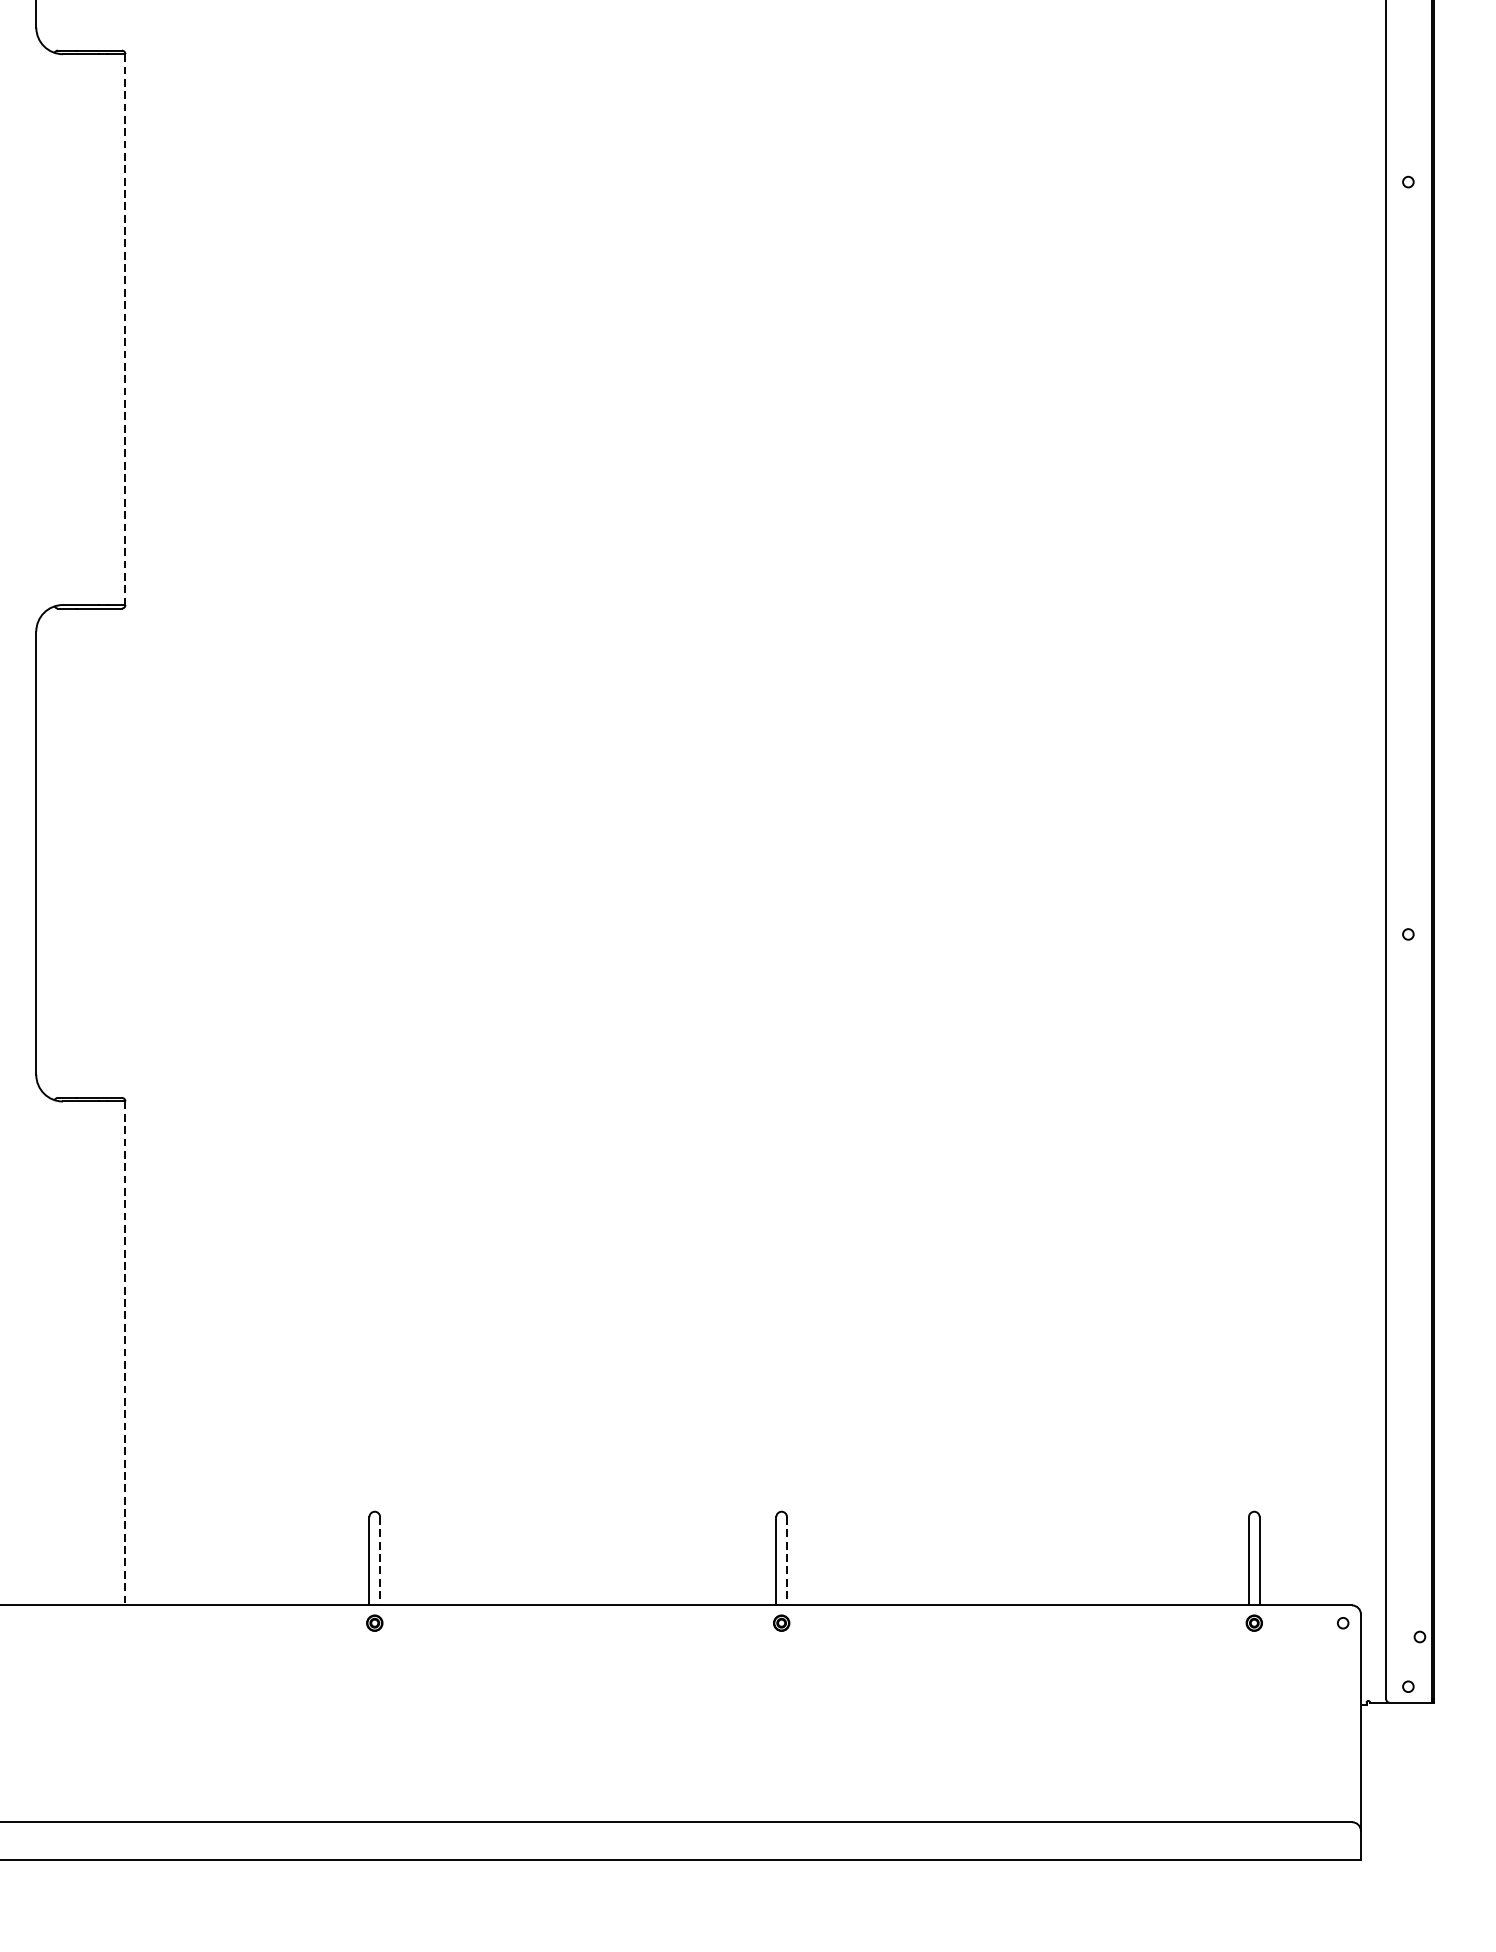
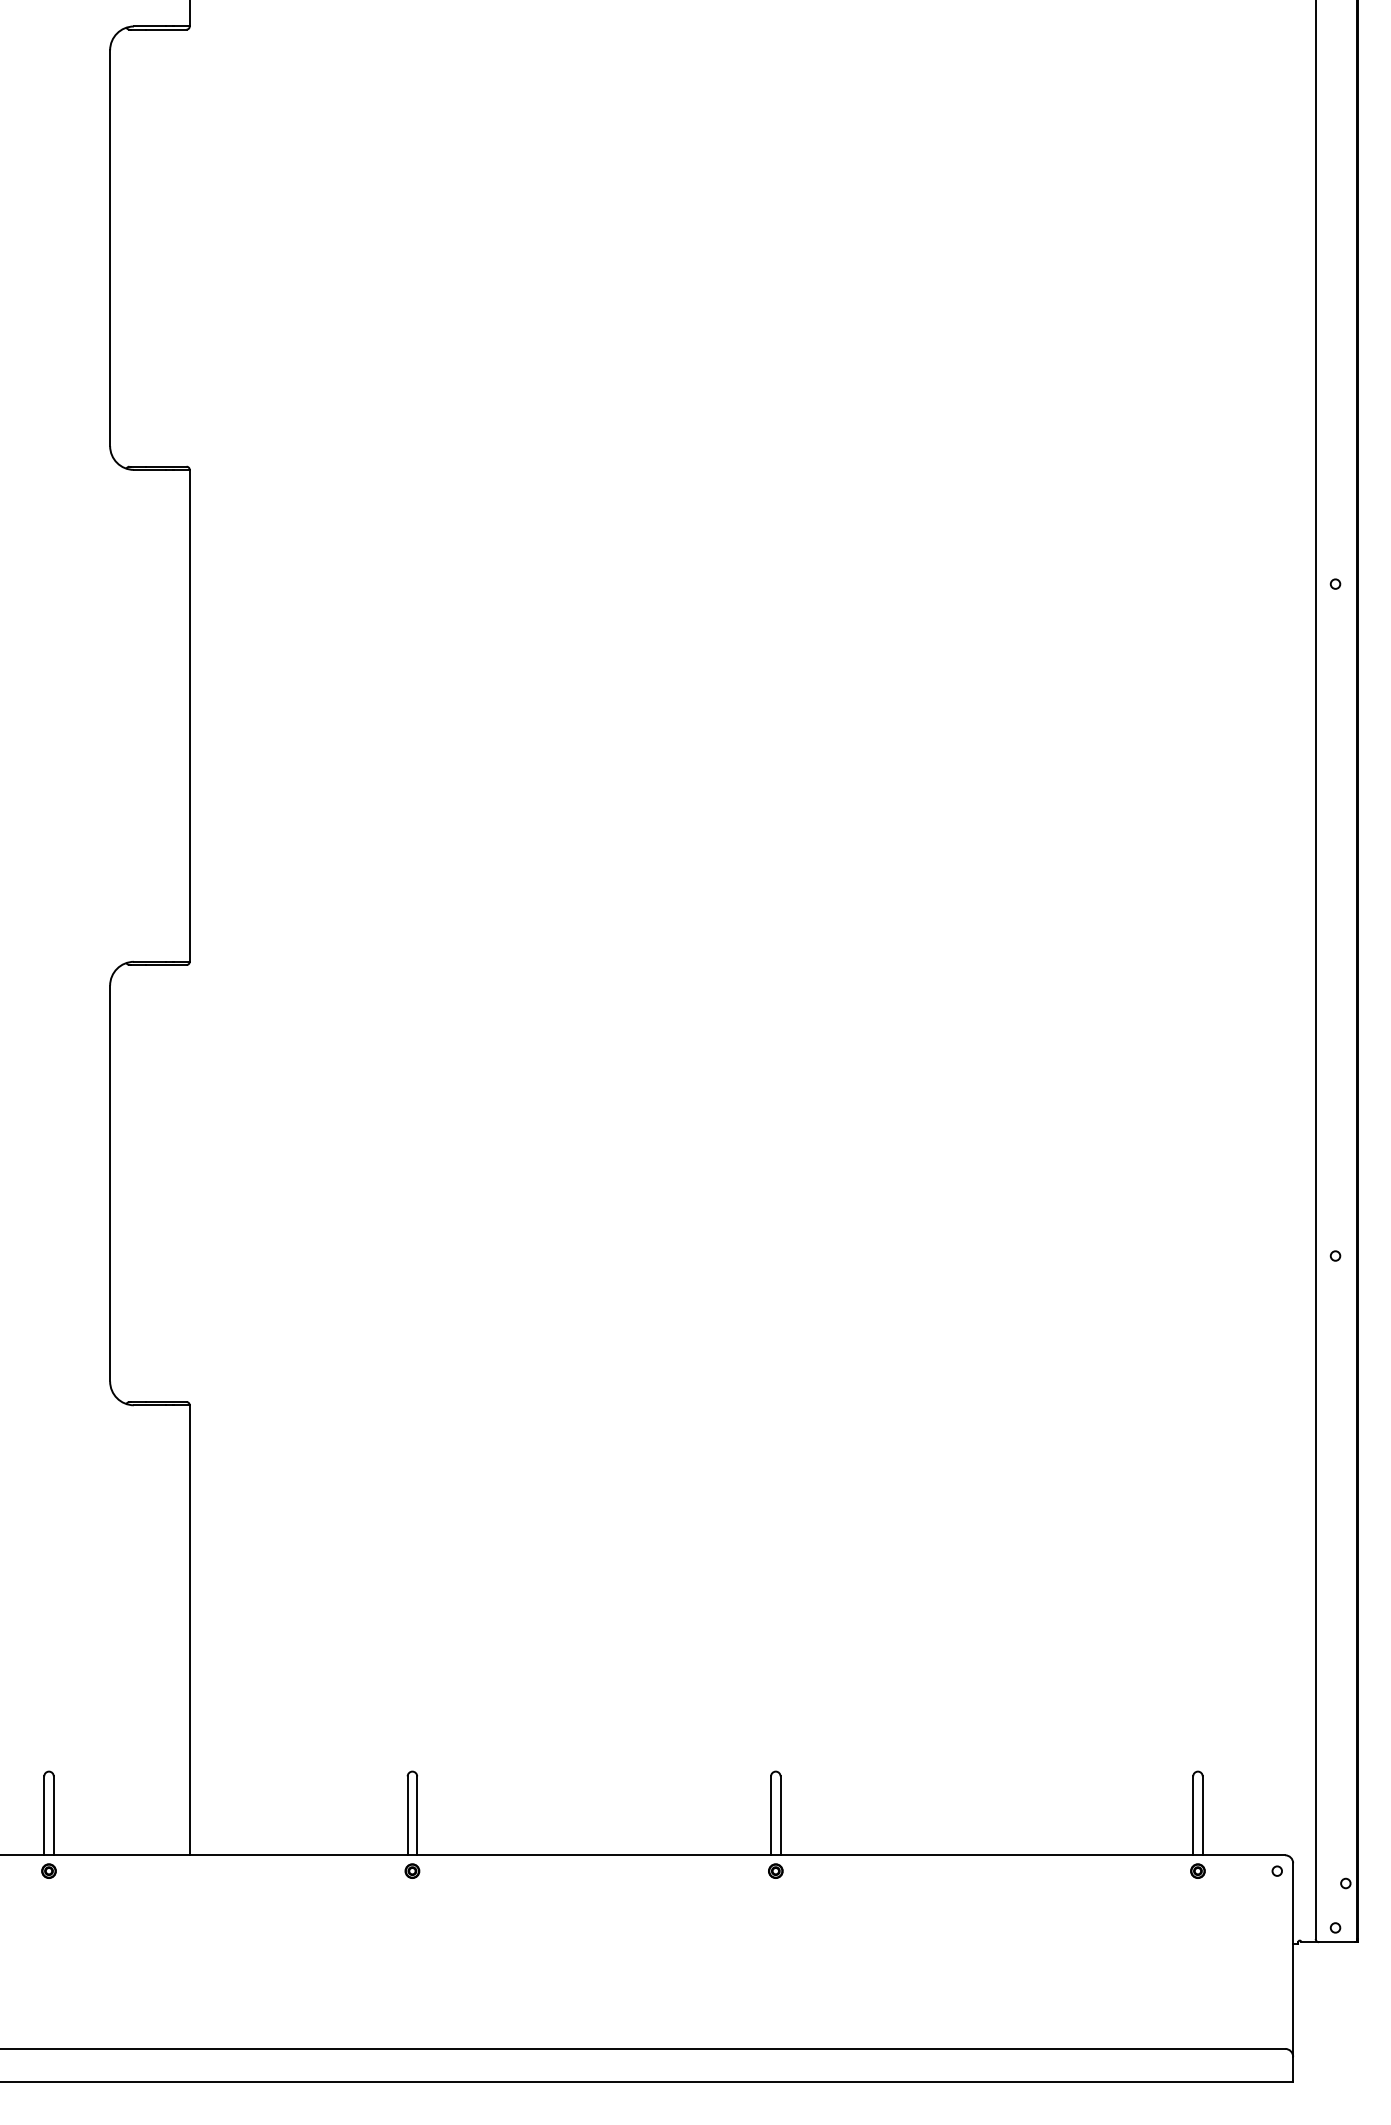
line: (125, 329) -> (189, 715), dashed -> solid
line: (125, 1353) -> (189, 1630), dashed -> solid
line: (380, 1561) -> (417, 1816), dashed -> solid
line: (786, 1561) -> (780, 1816), dashed -> solid

